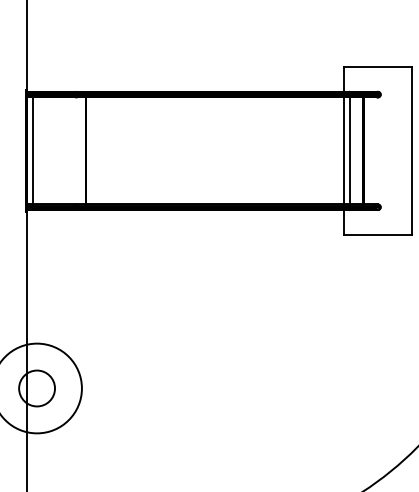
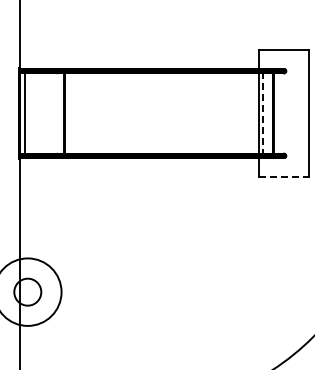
line: (350, 152) -> (263, 114), solid -> dashed
line: (378, 234) -> (284, 176), solid -> dashed

